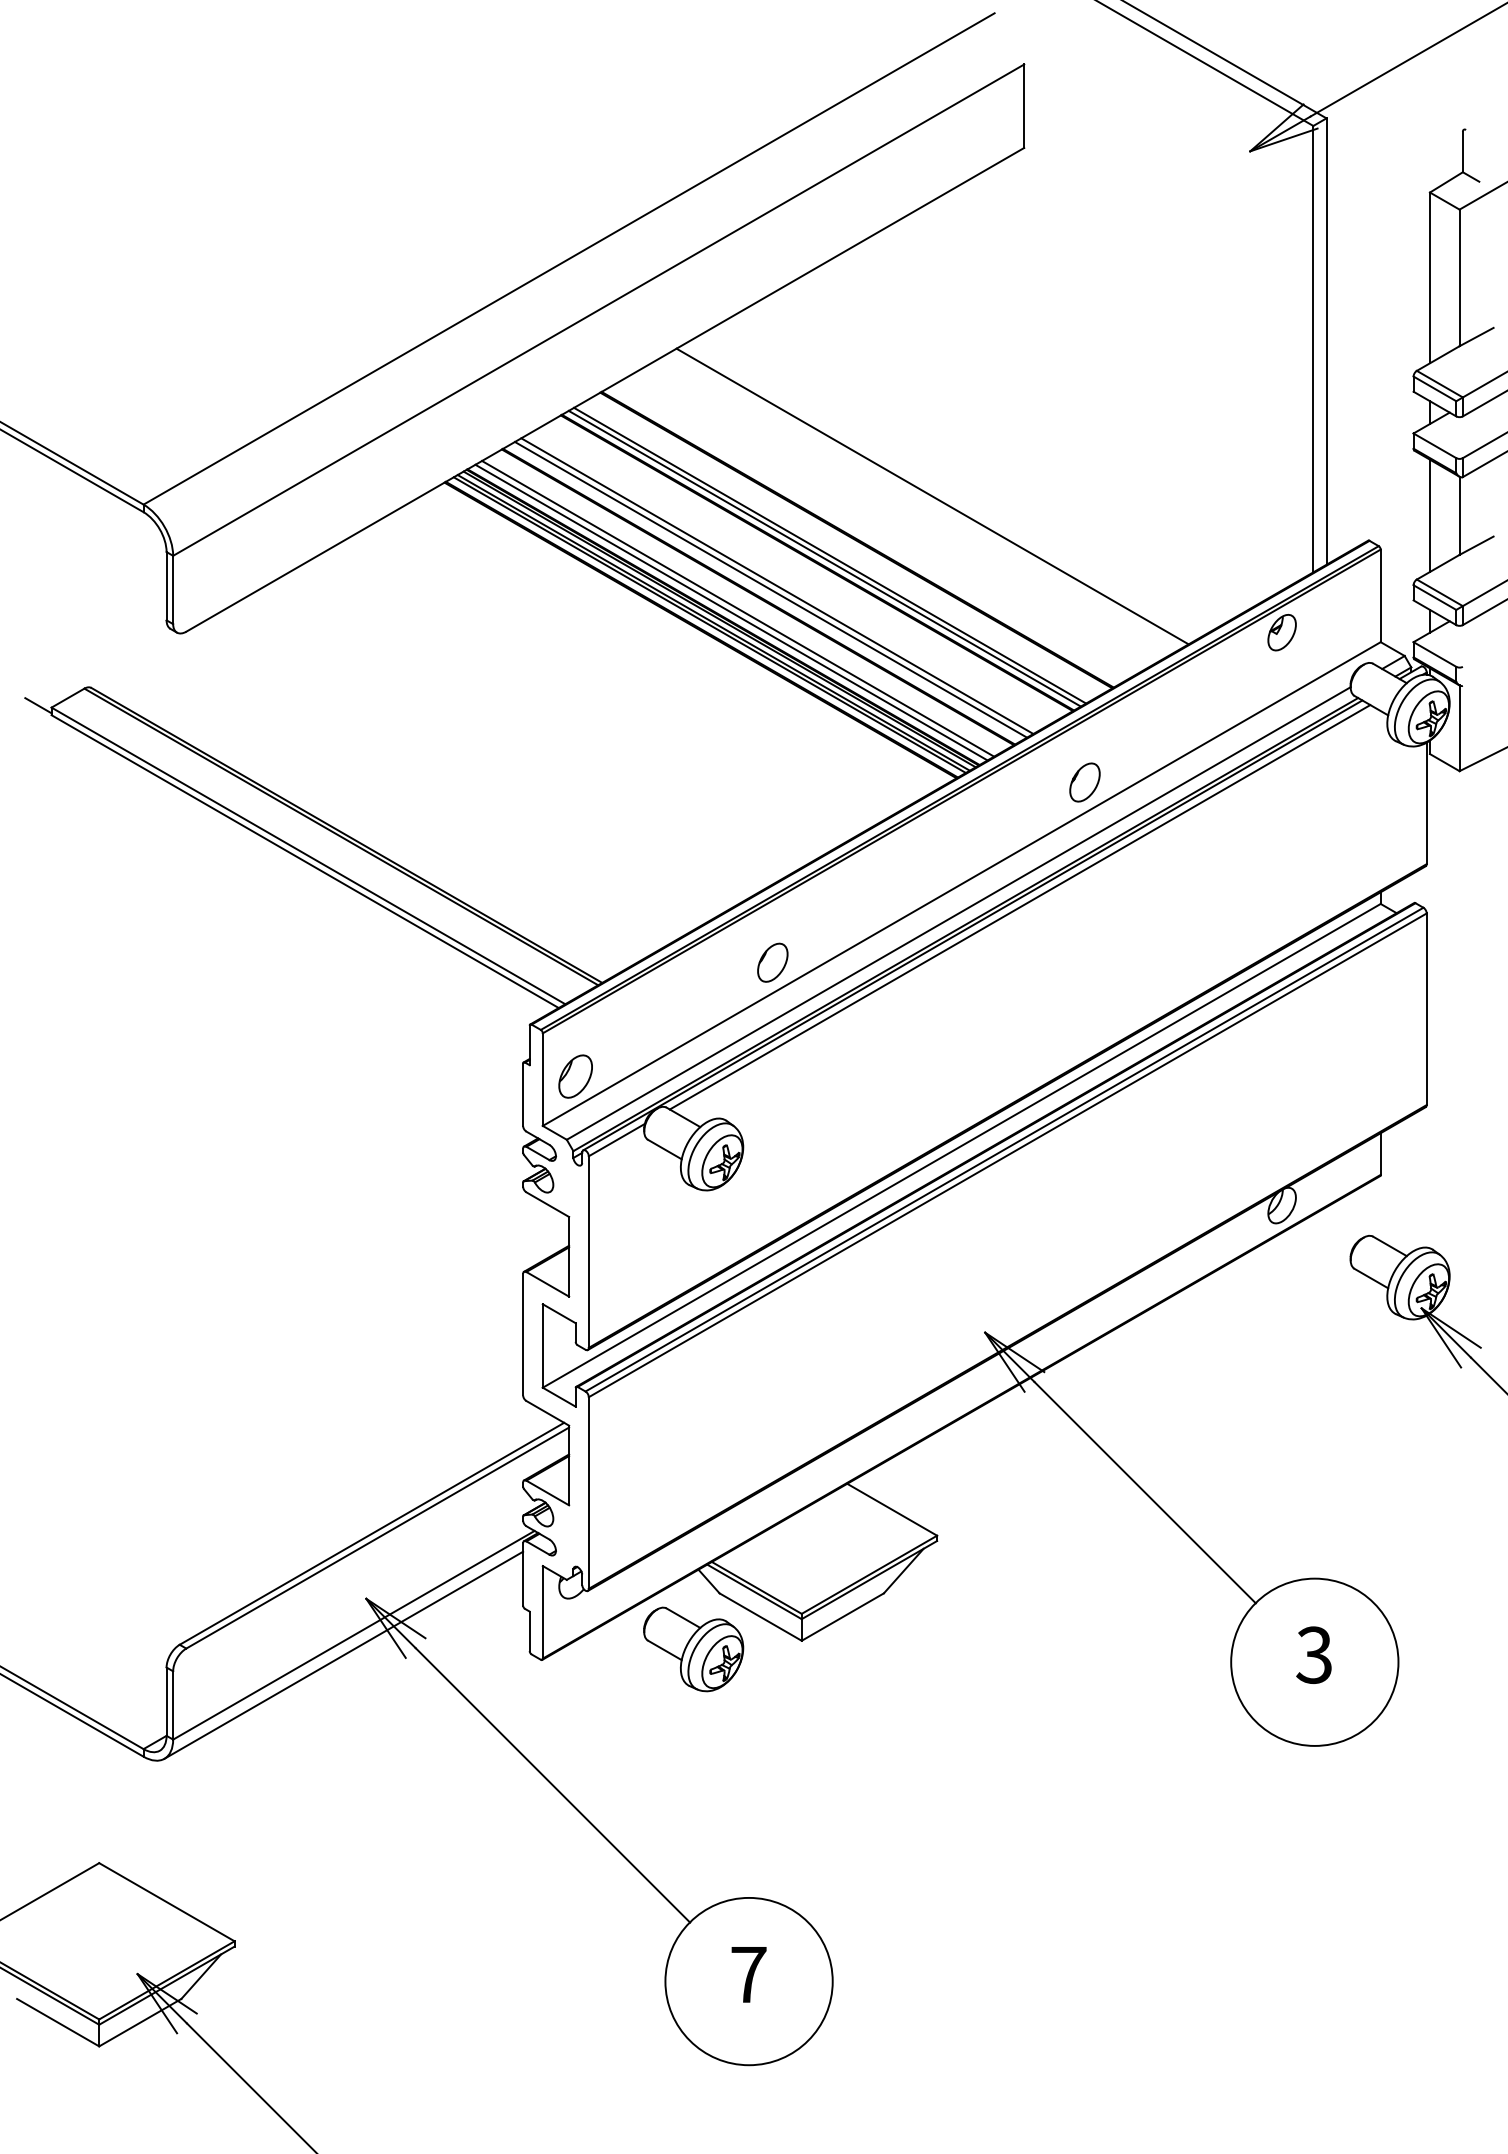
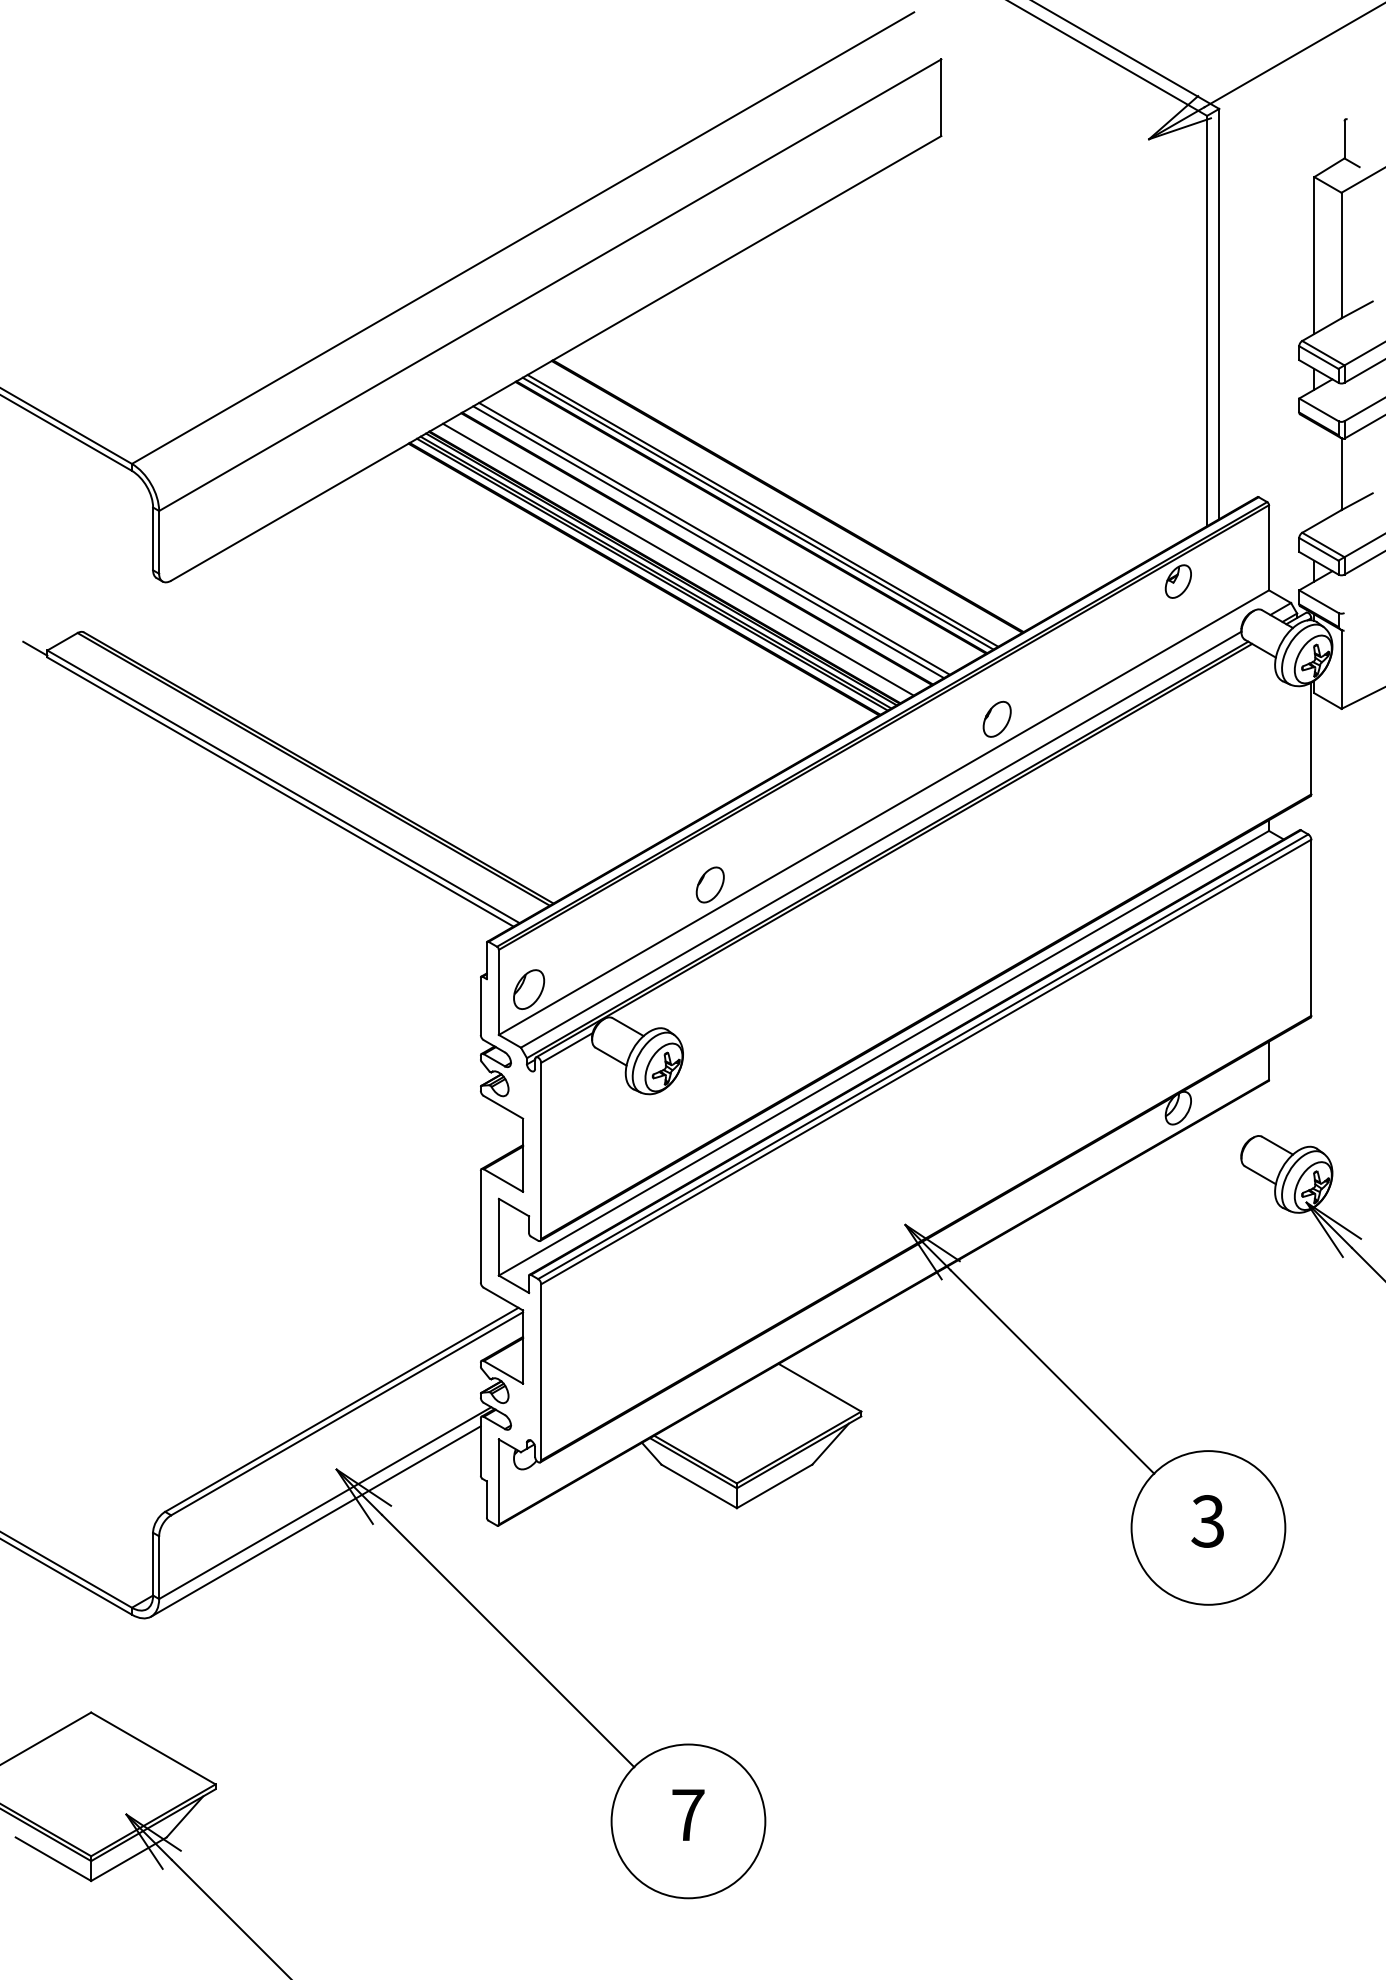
line: (931, 496) -> (856, 456), removed
line: (1430, 515) -> (1314, 473), removed
line: (731, 612) -> (672, 563), removed
line: (1020, 906) -> (937, 833), removed
part: (693, 1648) -> (637, 1515), removed

